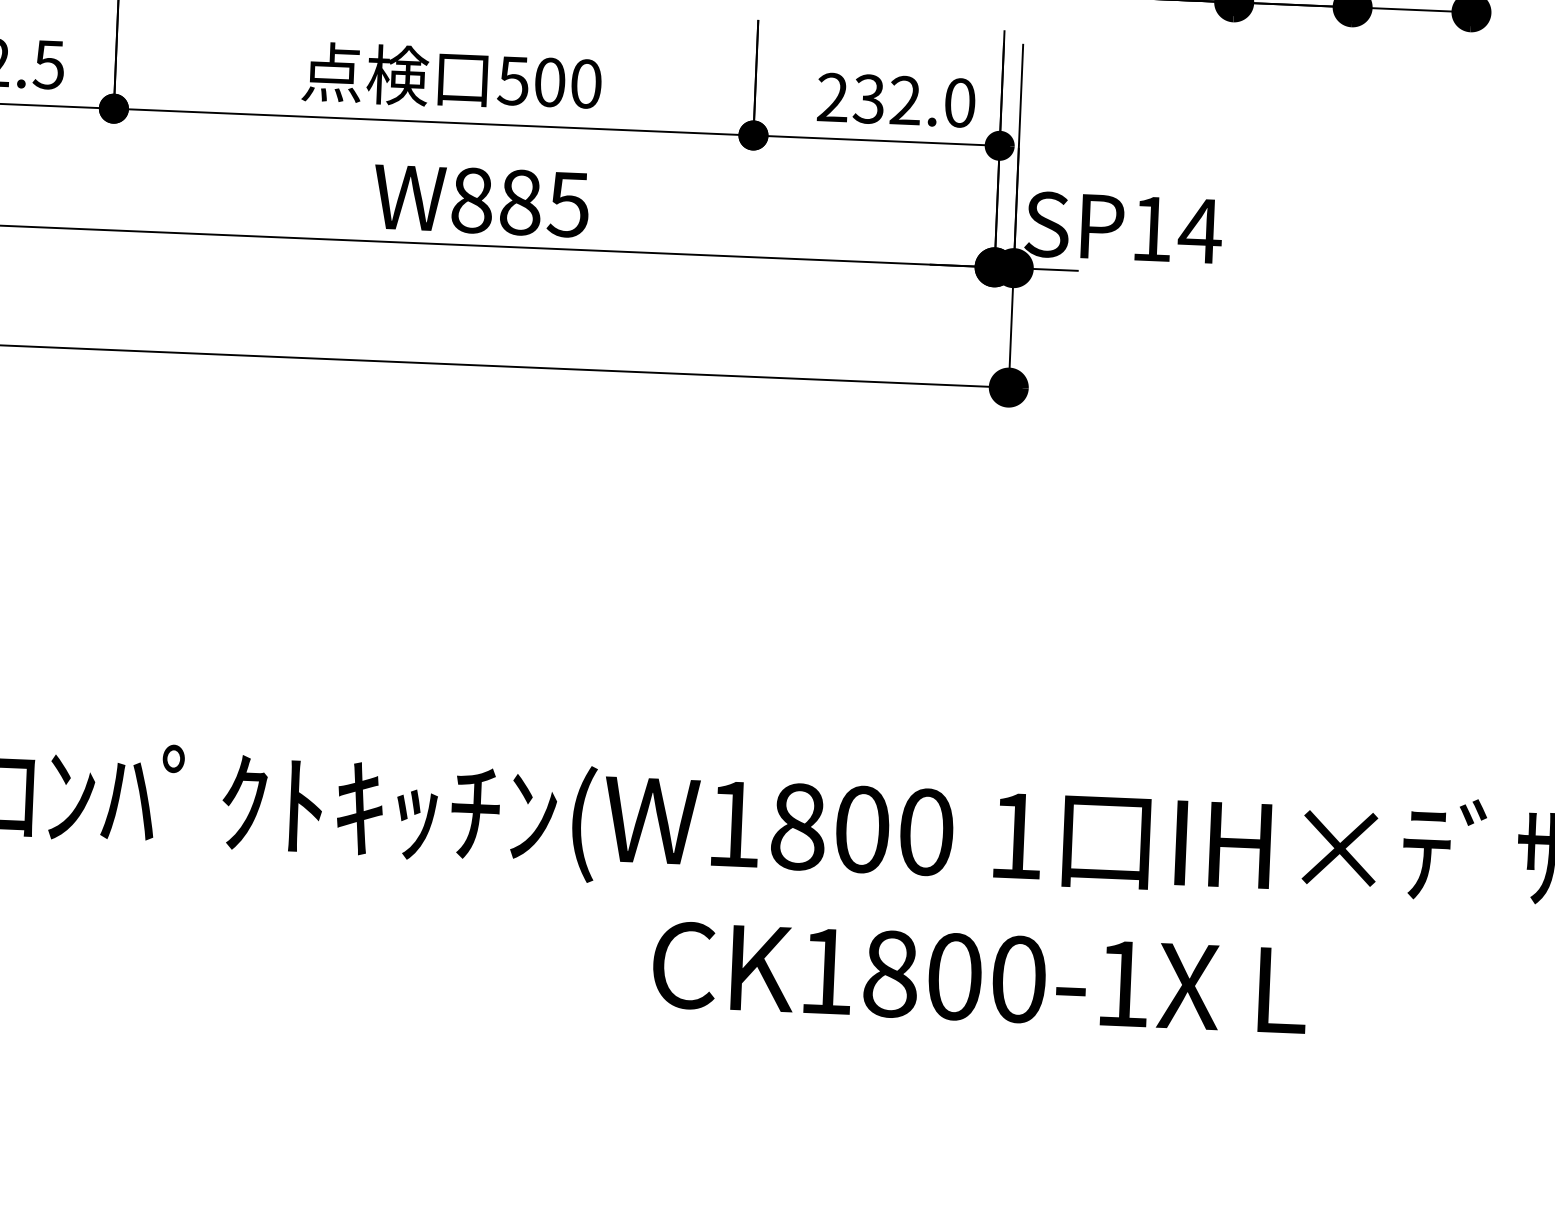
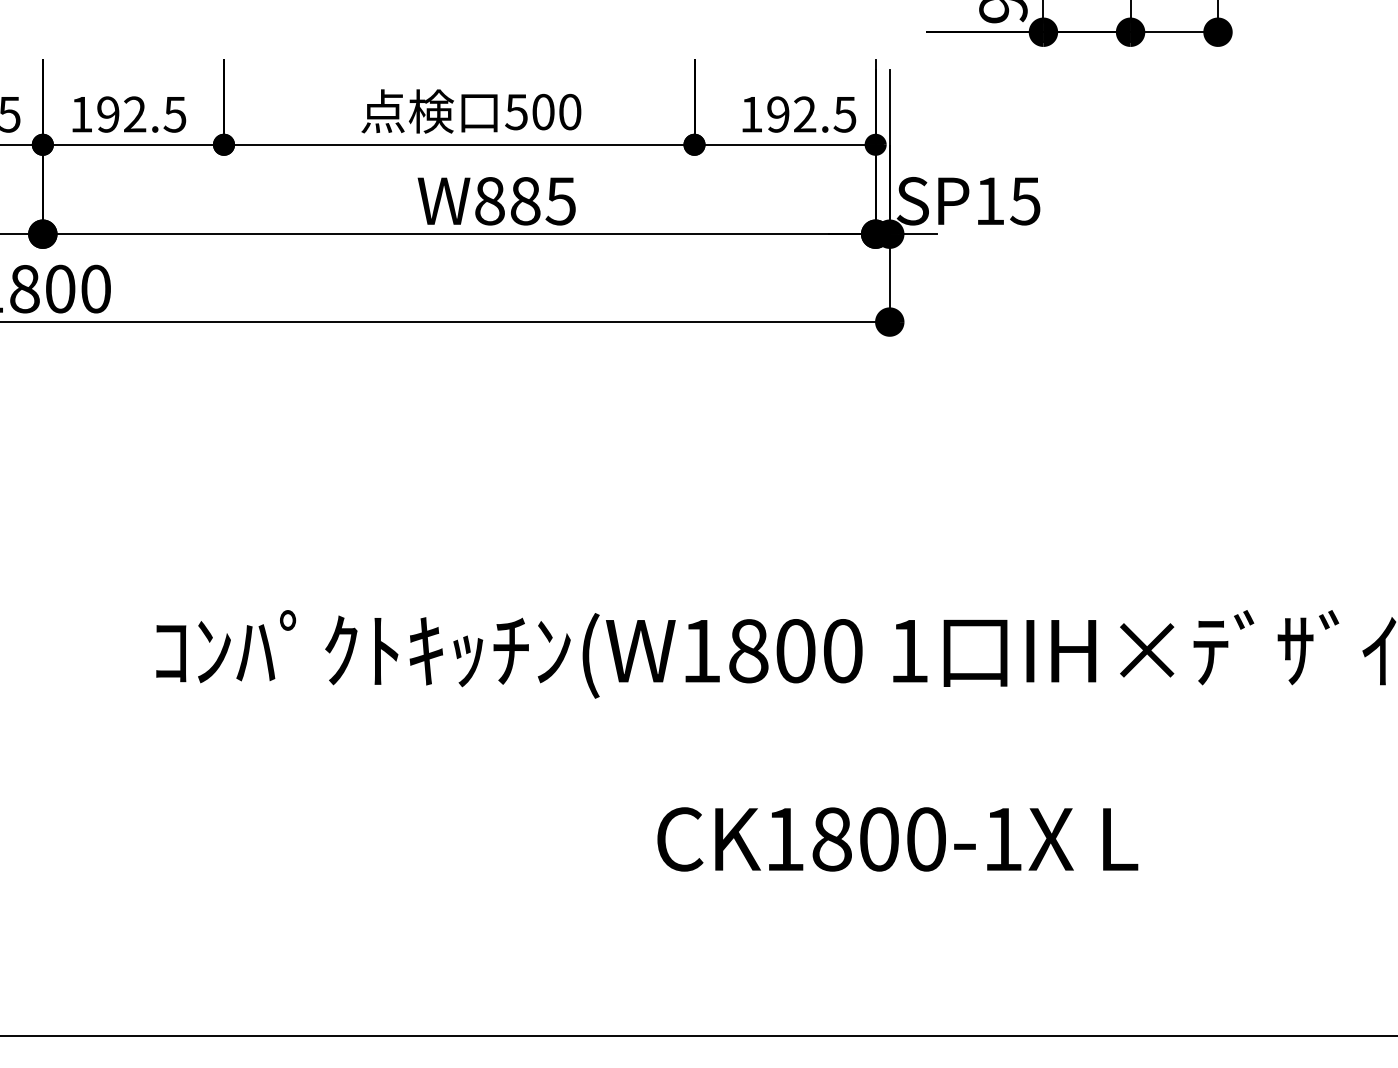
text: (896, 100) -> (798, 114), 232.0 -> 192.5
text: (1200, 231) -> (1025, 201), SP14 -> SP15
text: (979, 977) -> (897, 839), moved

